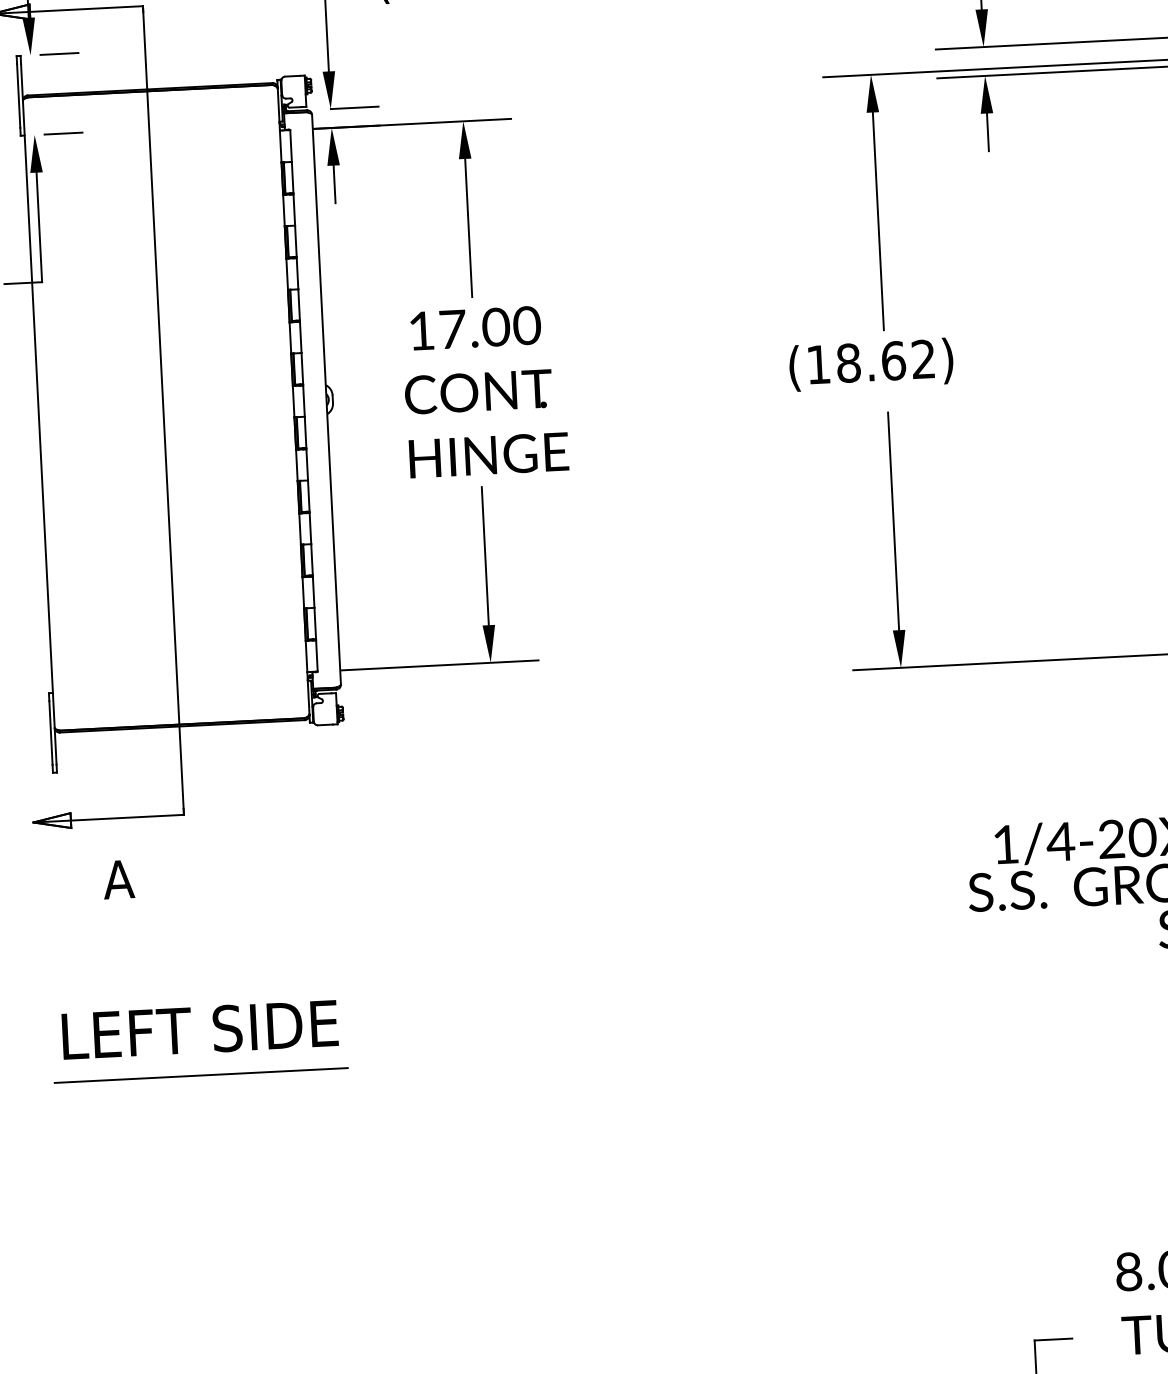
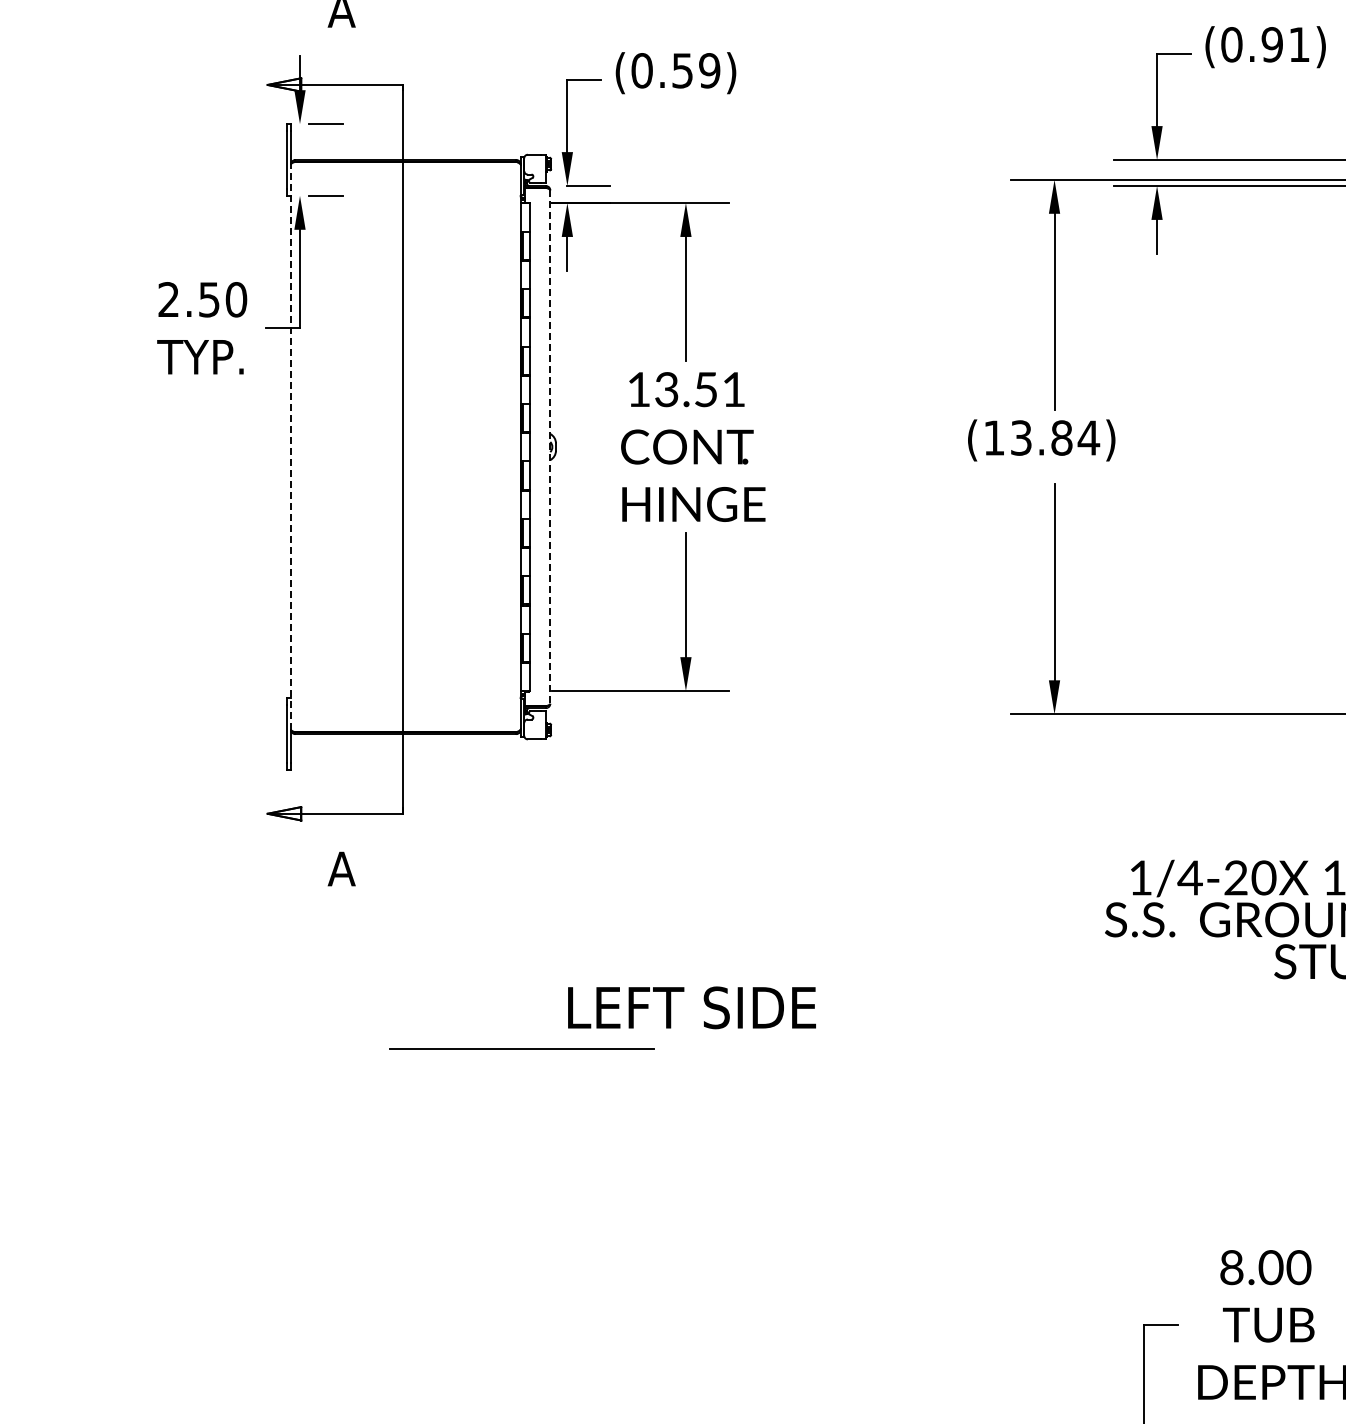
text: (489, 327) -> (700, 389), 17.00 -> 13.51
text: (886, 360) -> (1055, 437), (18.62) -> (13.84)
line: (326, 400) -> (550, 447), solid -> dashed
line: (39, 414) -> (291, 447), solid -> dashed
text: (199, 1029) -> (691, 1007), moved
line: (200, 1075) -> (521, 1048), moved

